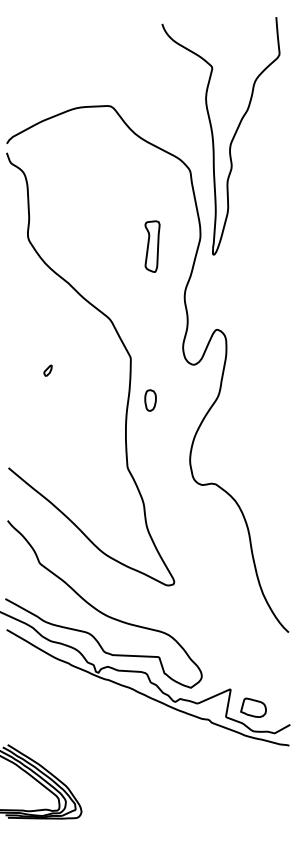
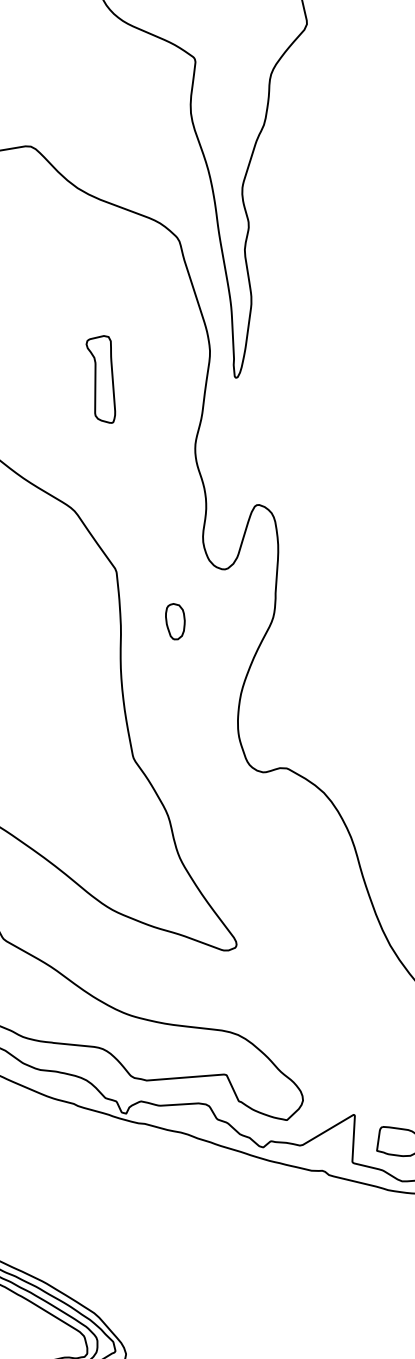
part: (152, 246) -> (103, 379), moved
part: (150, 400) -> (175, 621), moved

